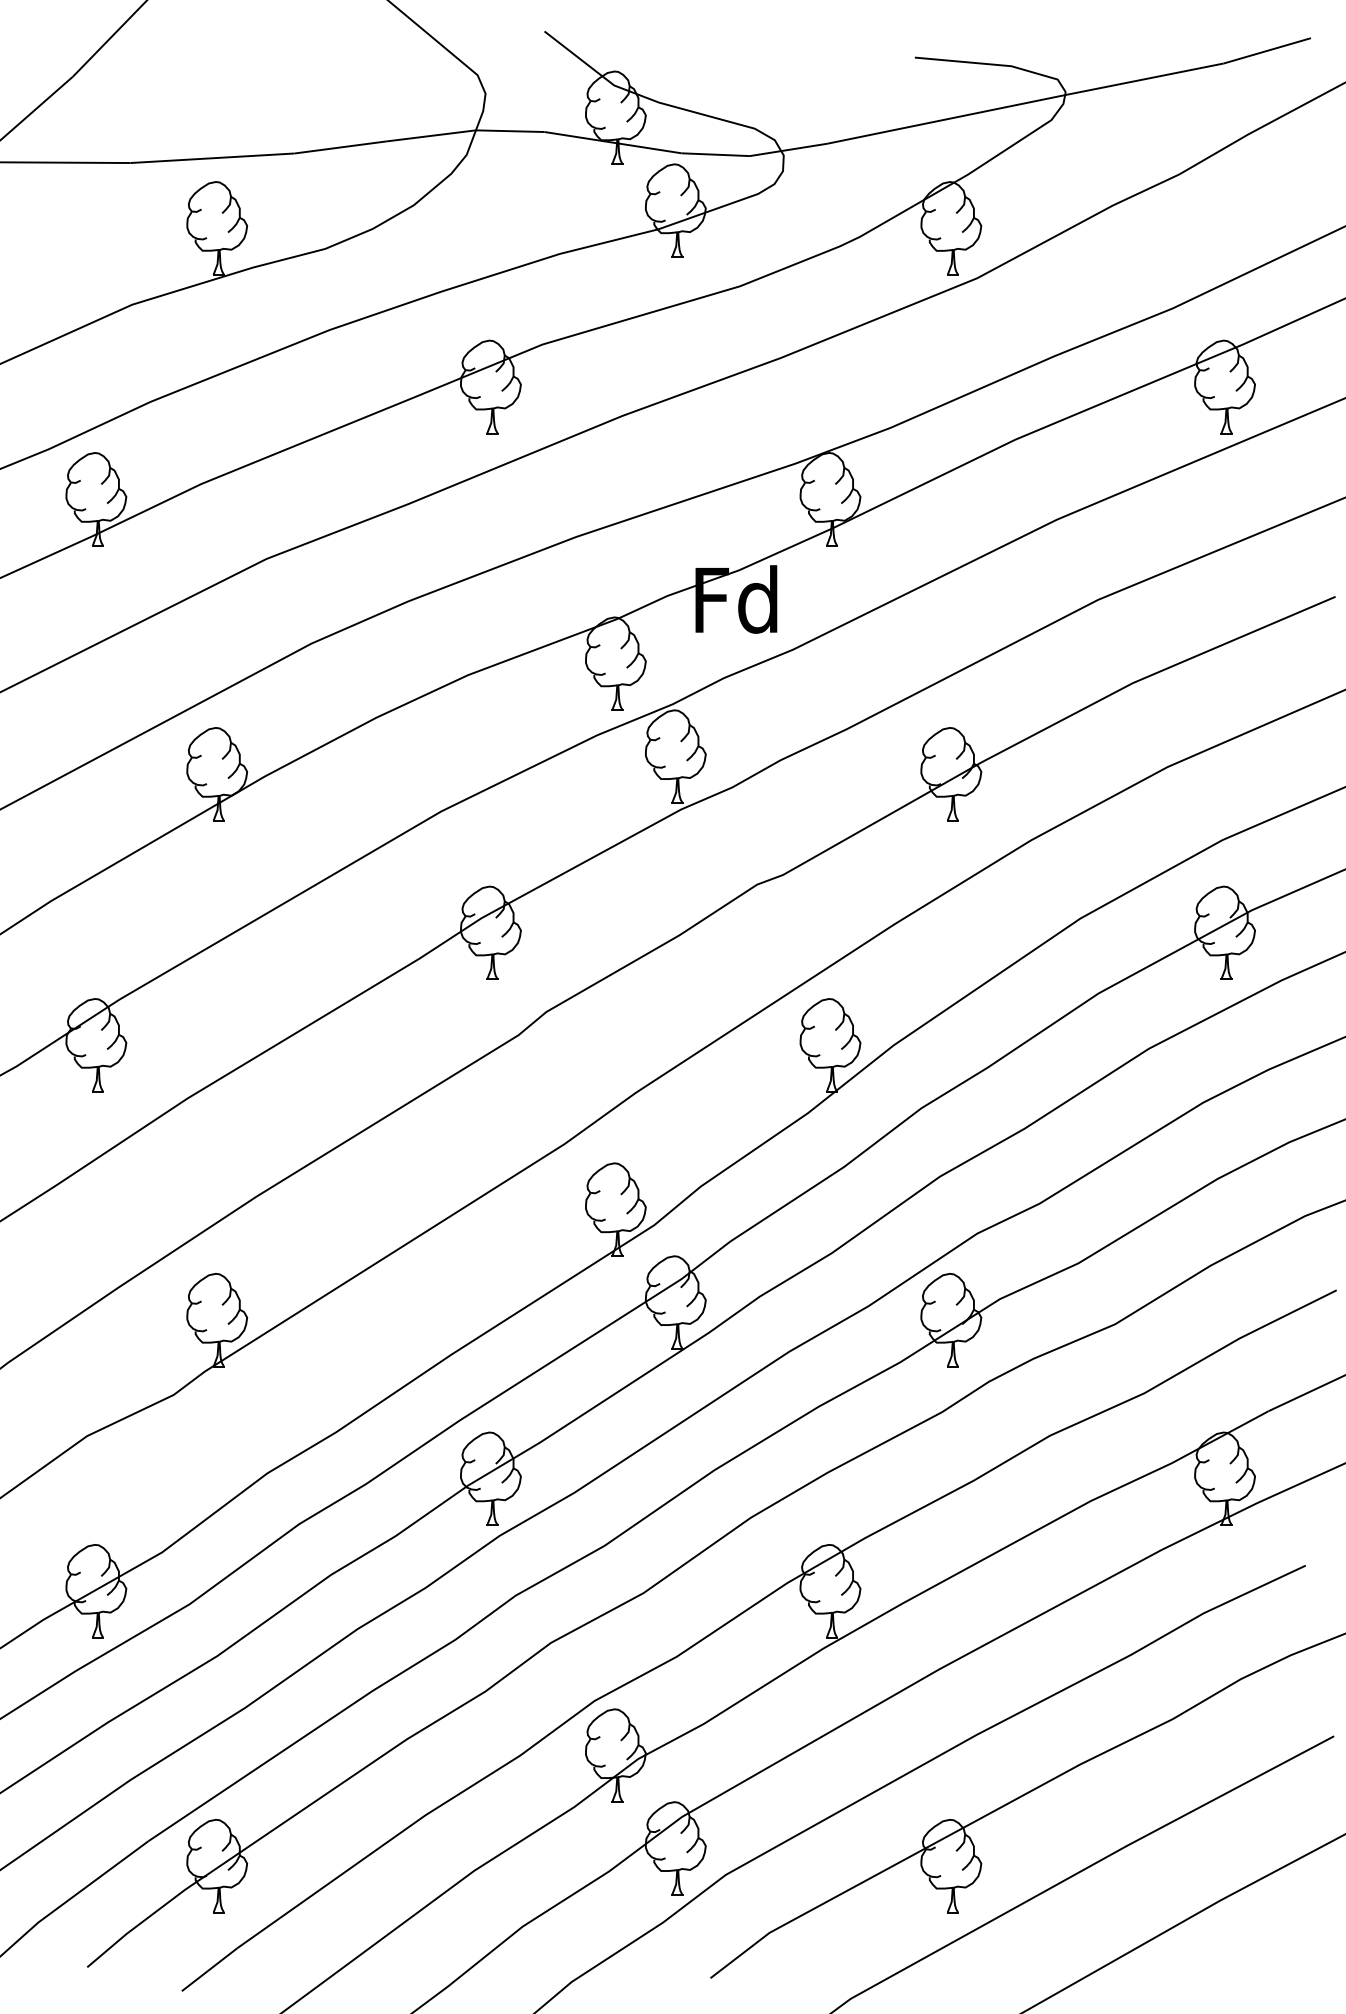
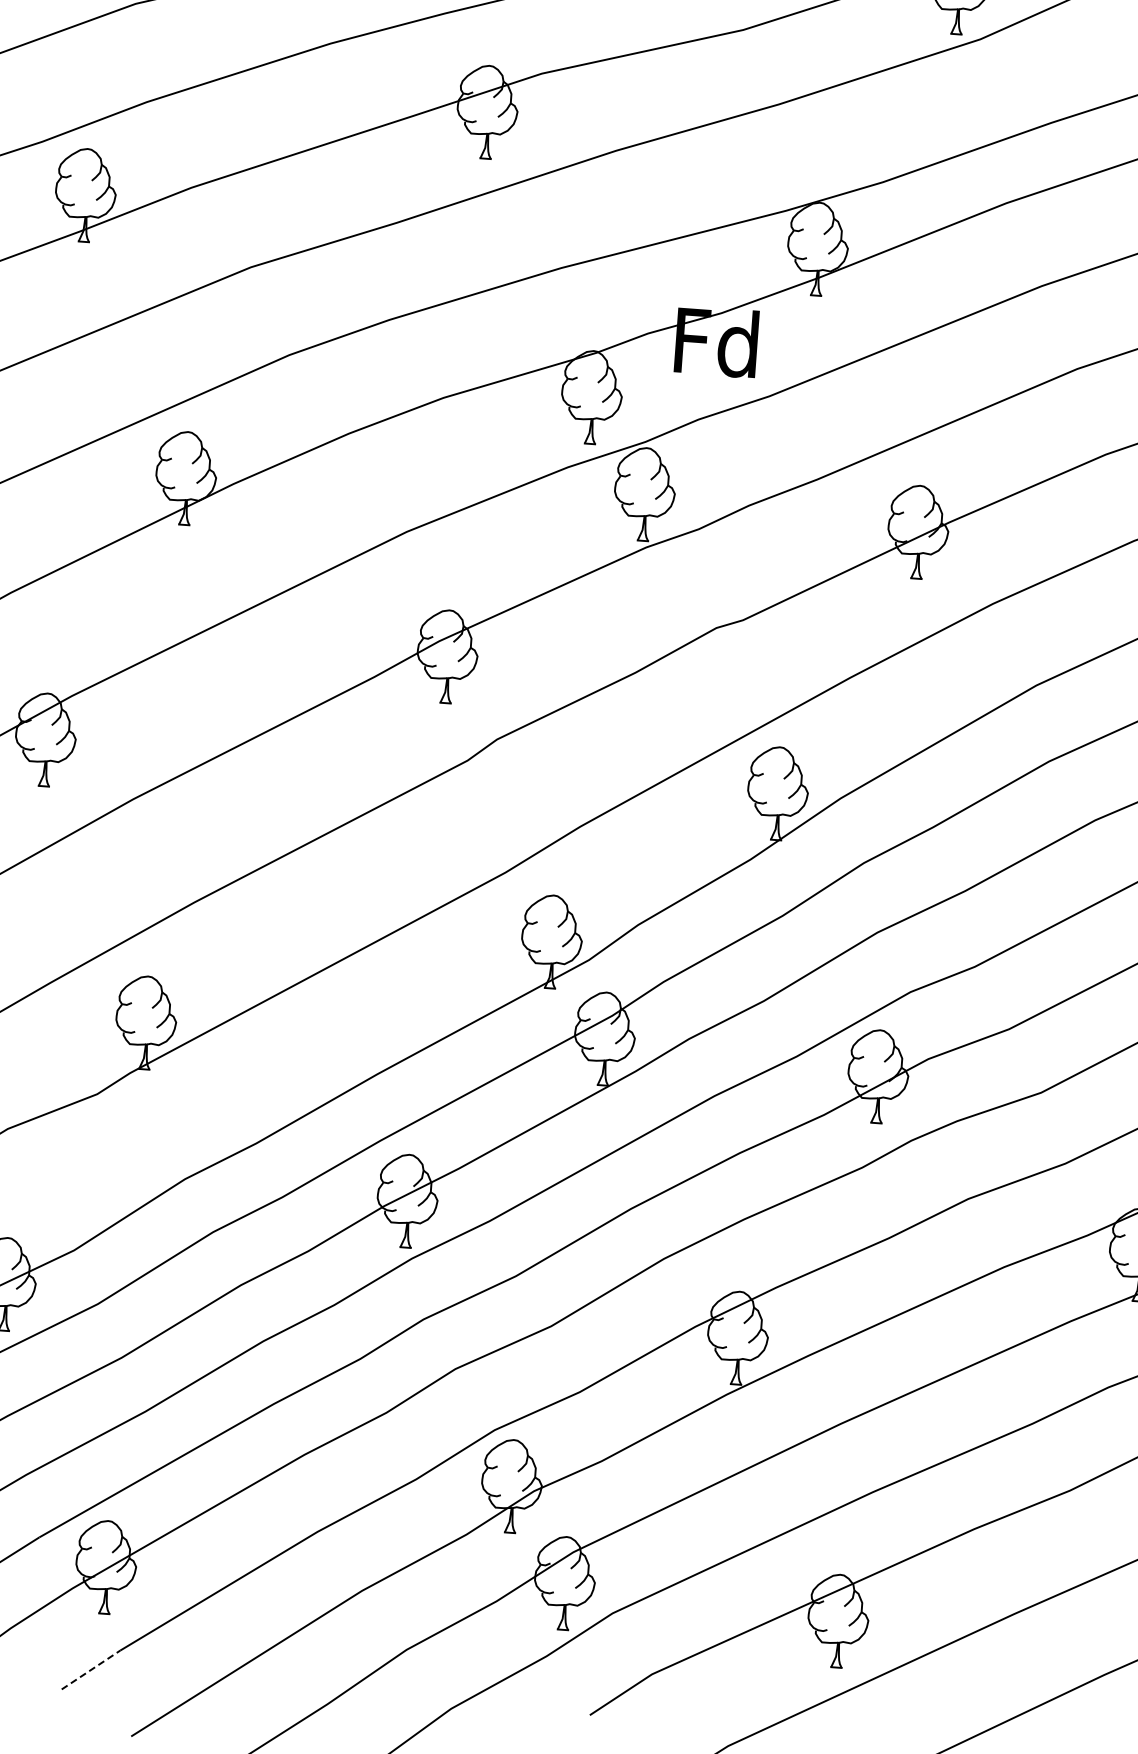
line: (210, 1969) -> (91, 1669), solid -> dashed

